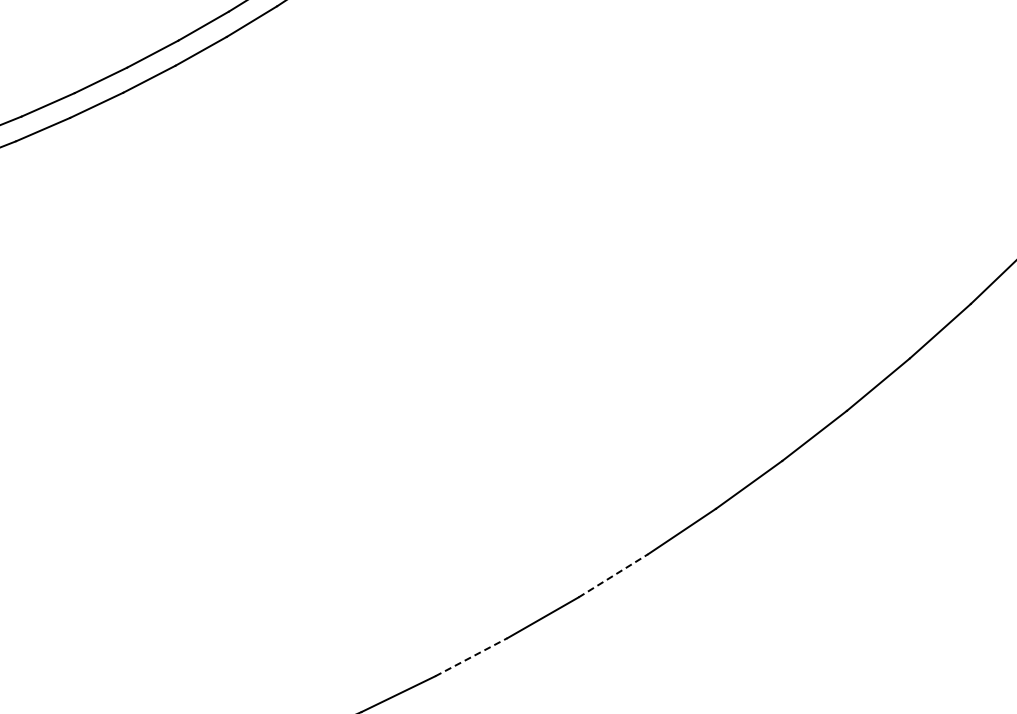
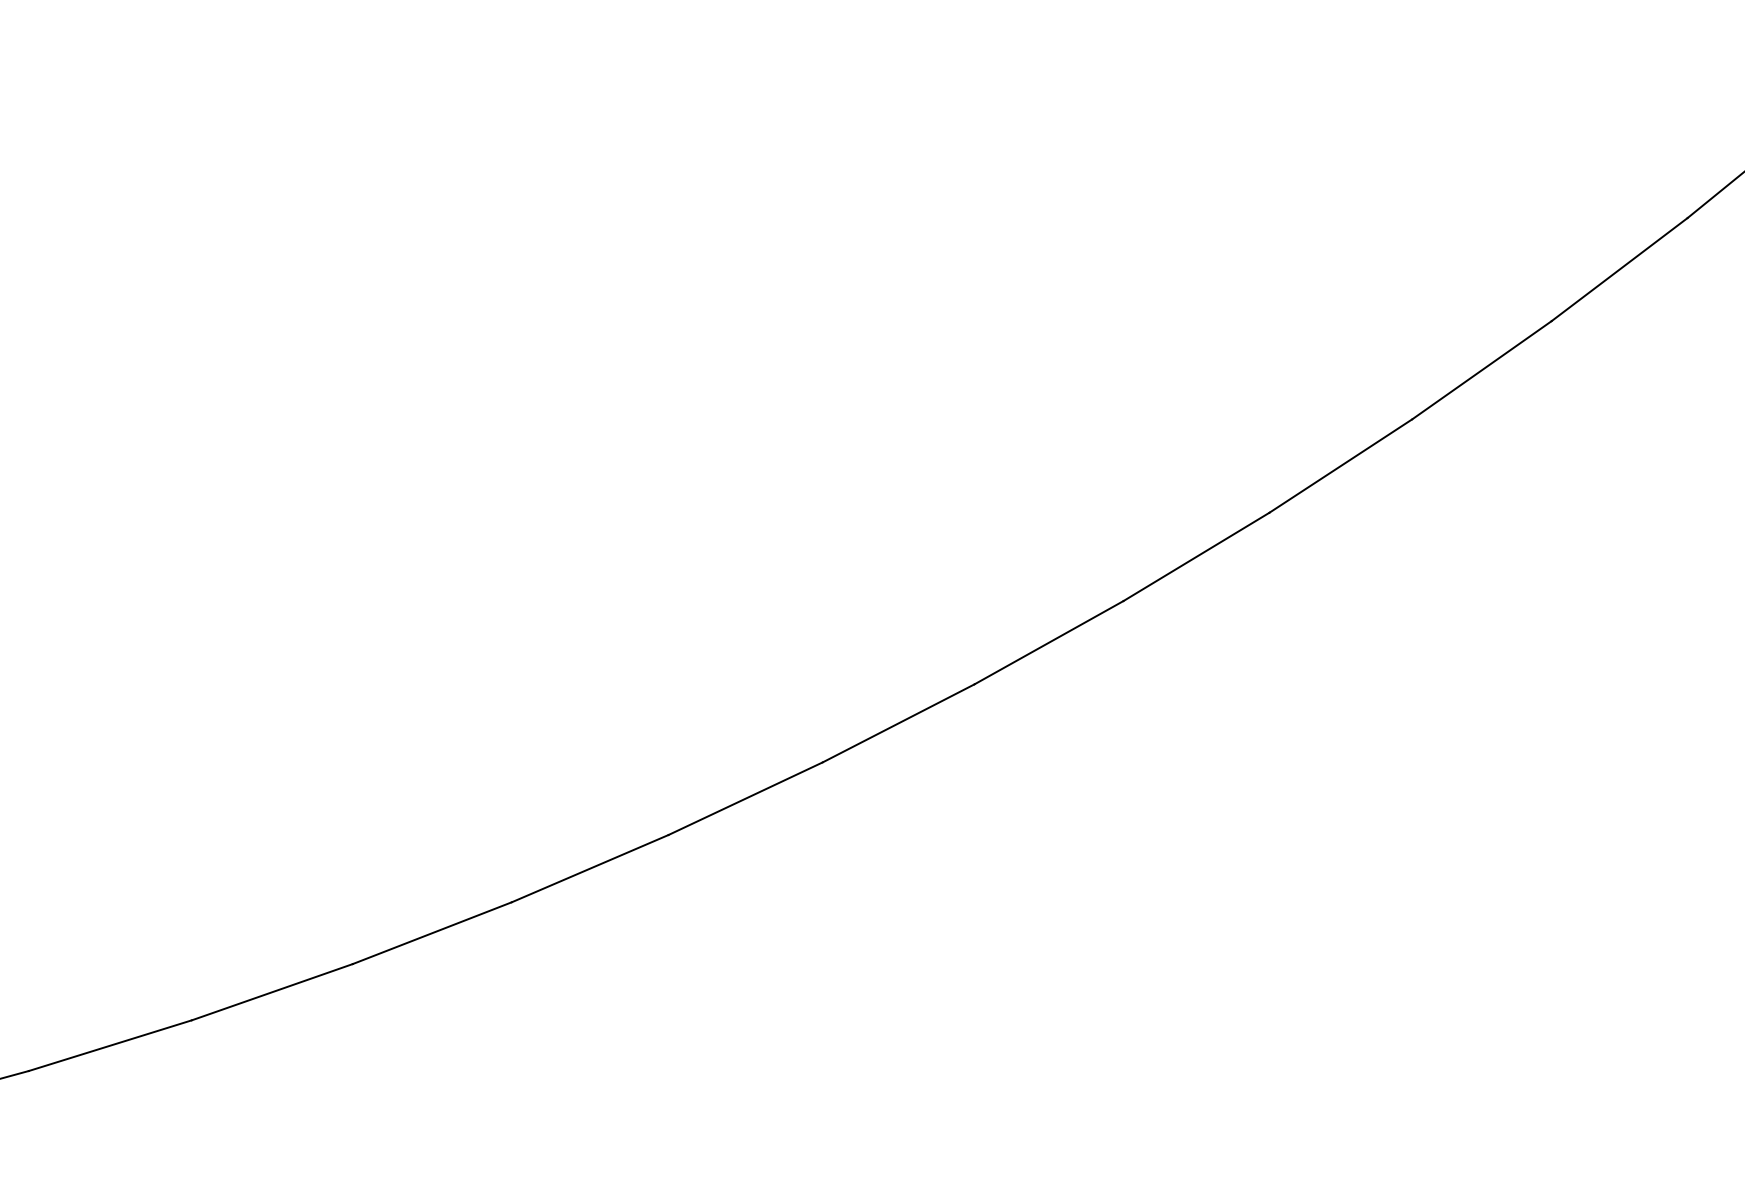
line: (613, 575) -> (746, 797), dashed -> solid
line: (471, 657) -> (432, 933), dashed -> solid

